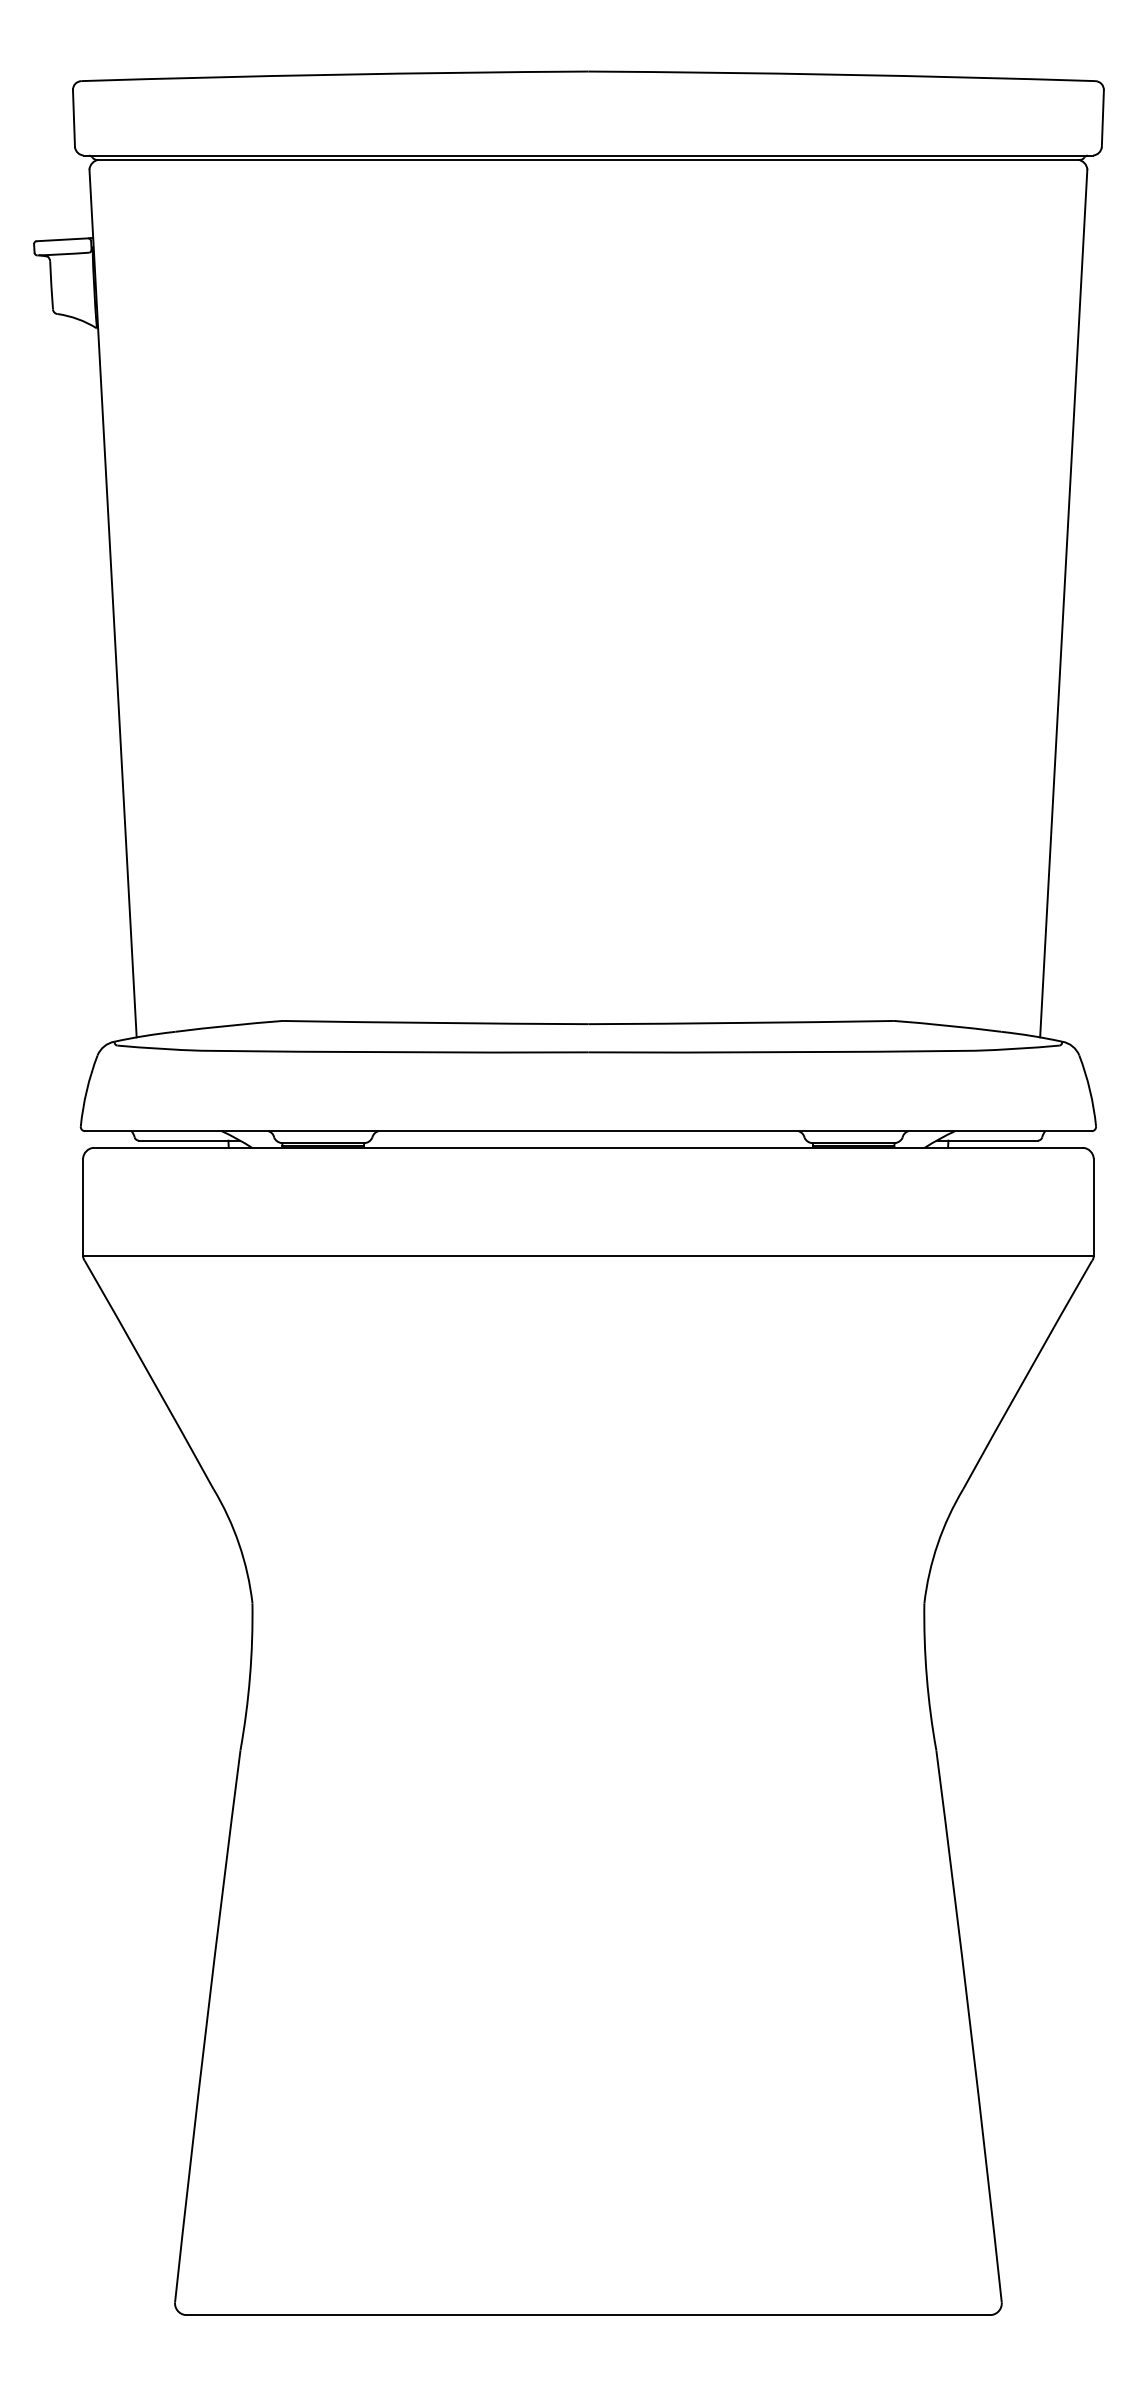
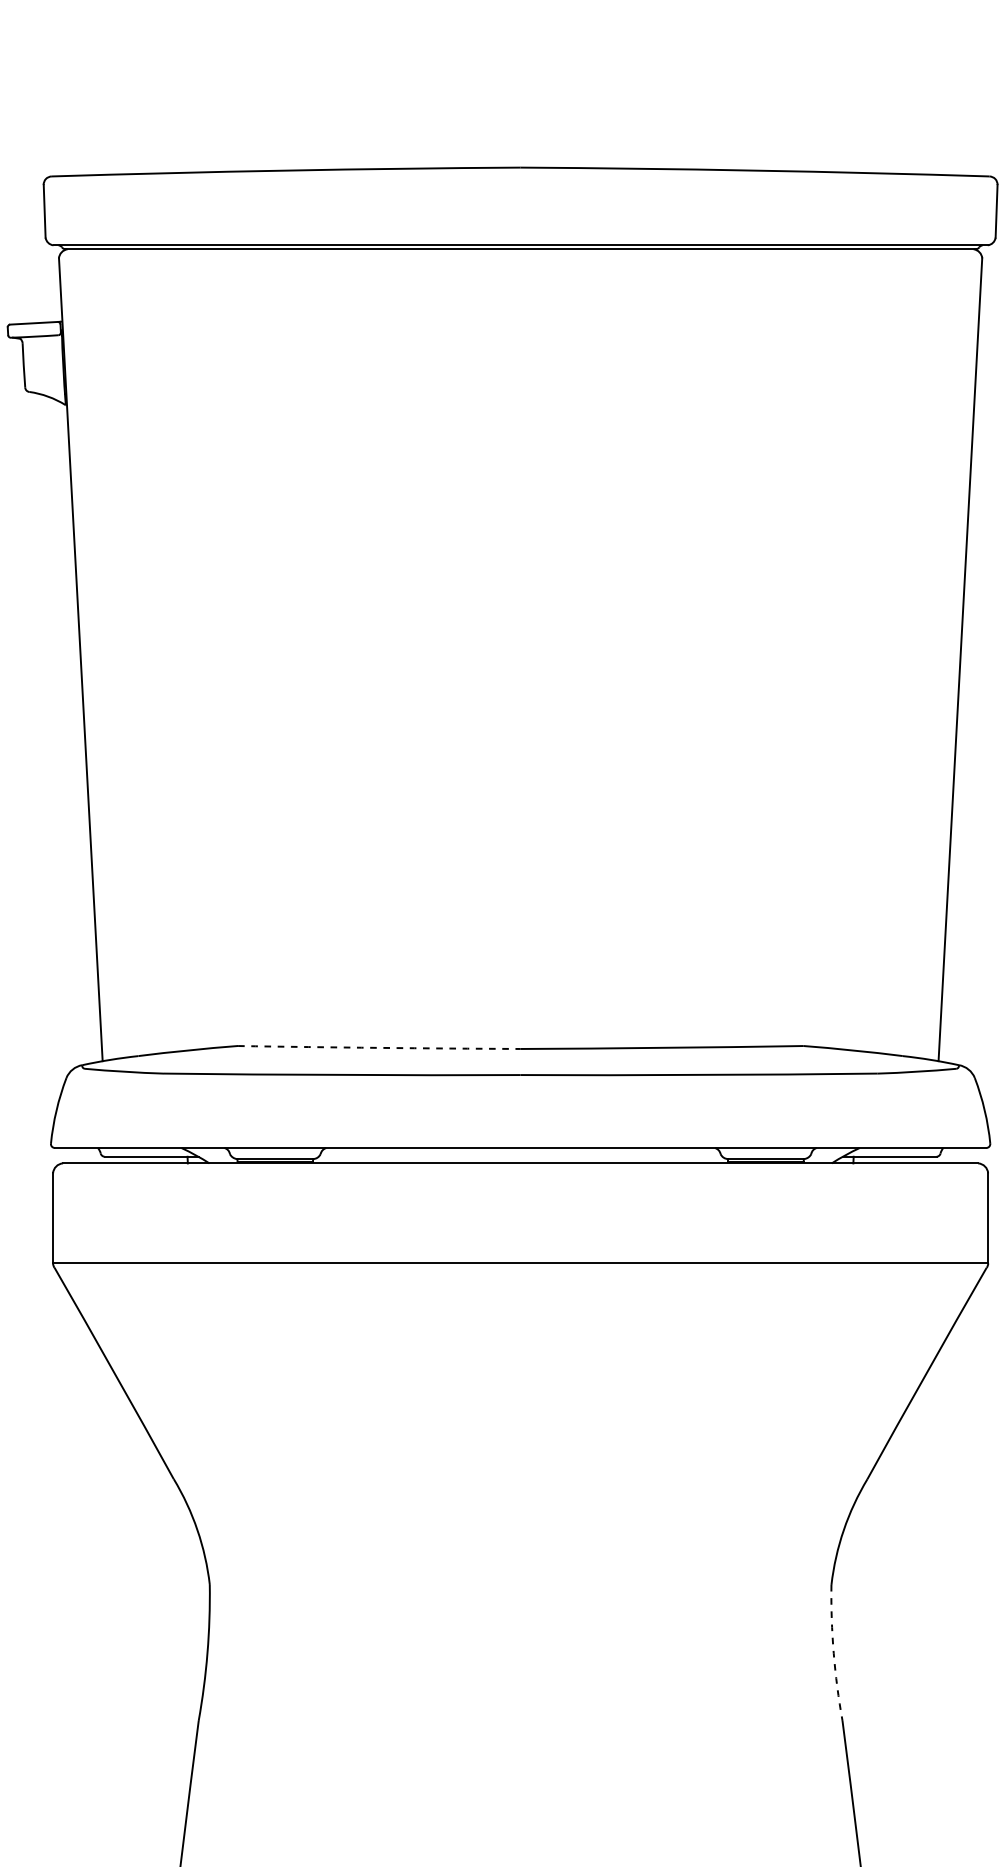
arc: (435, 1023) -> (379, 1048), solid -> dashed
arc: (926, 1677) -> (833, 1653), solid -> dashed

